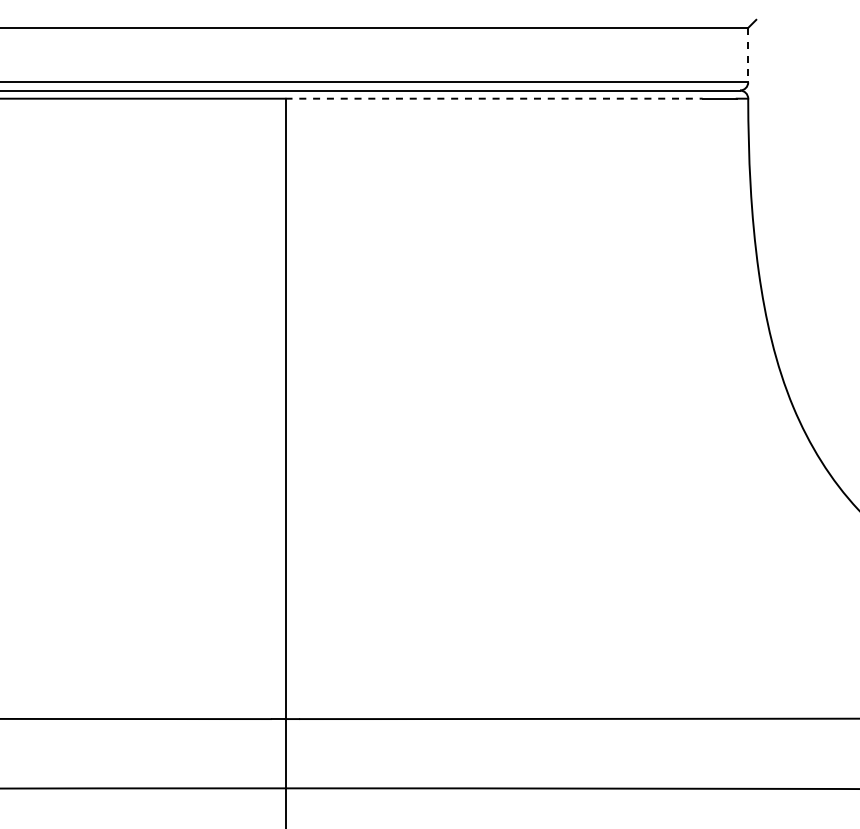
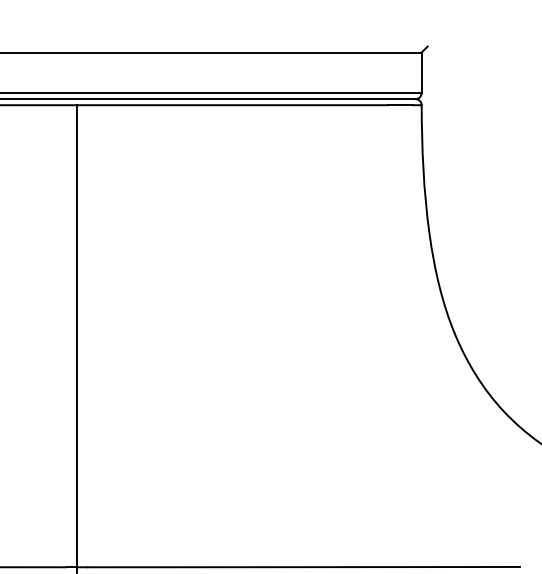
line: (748, 55) -> (421, 73), dashed -> solid
line: (494, 98) -> (232, 105), dashed -> solid

